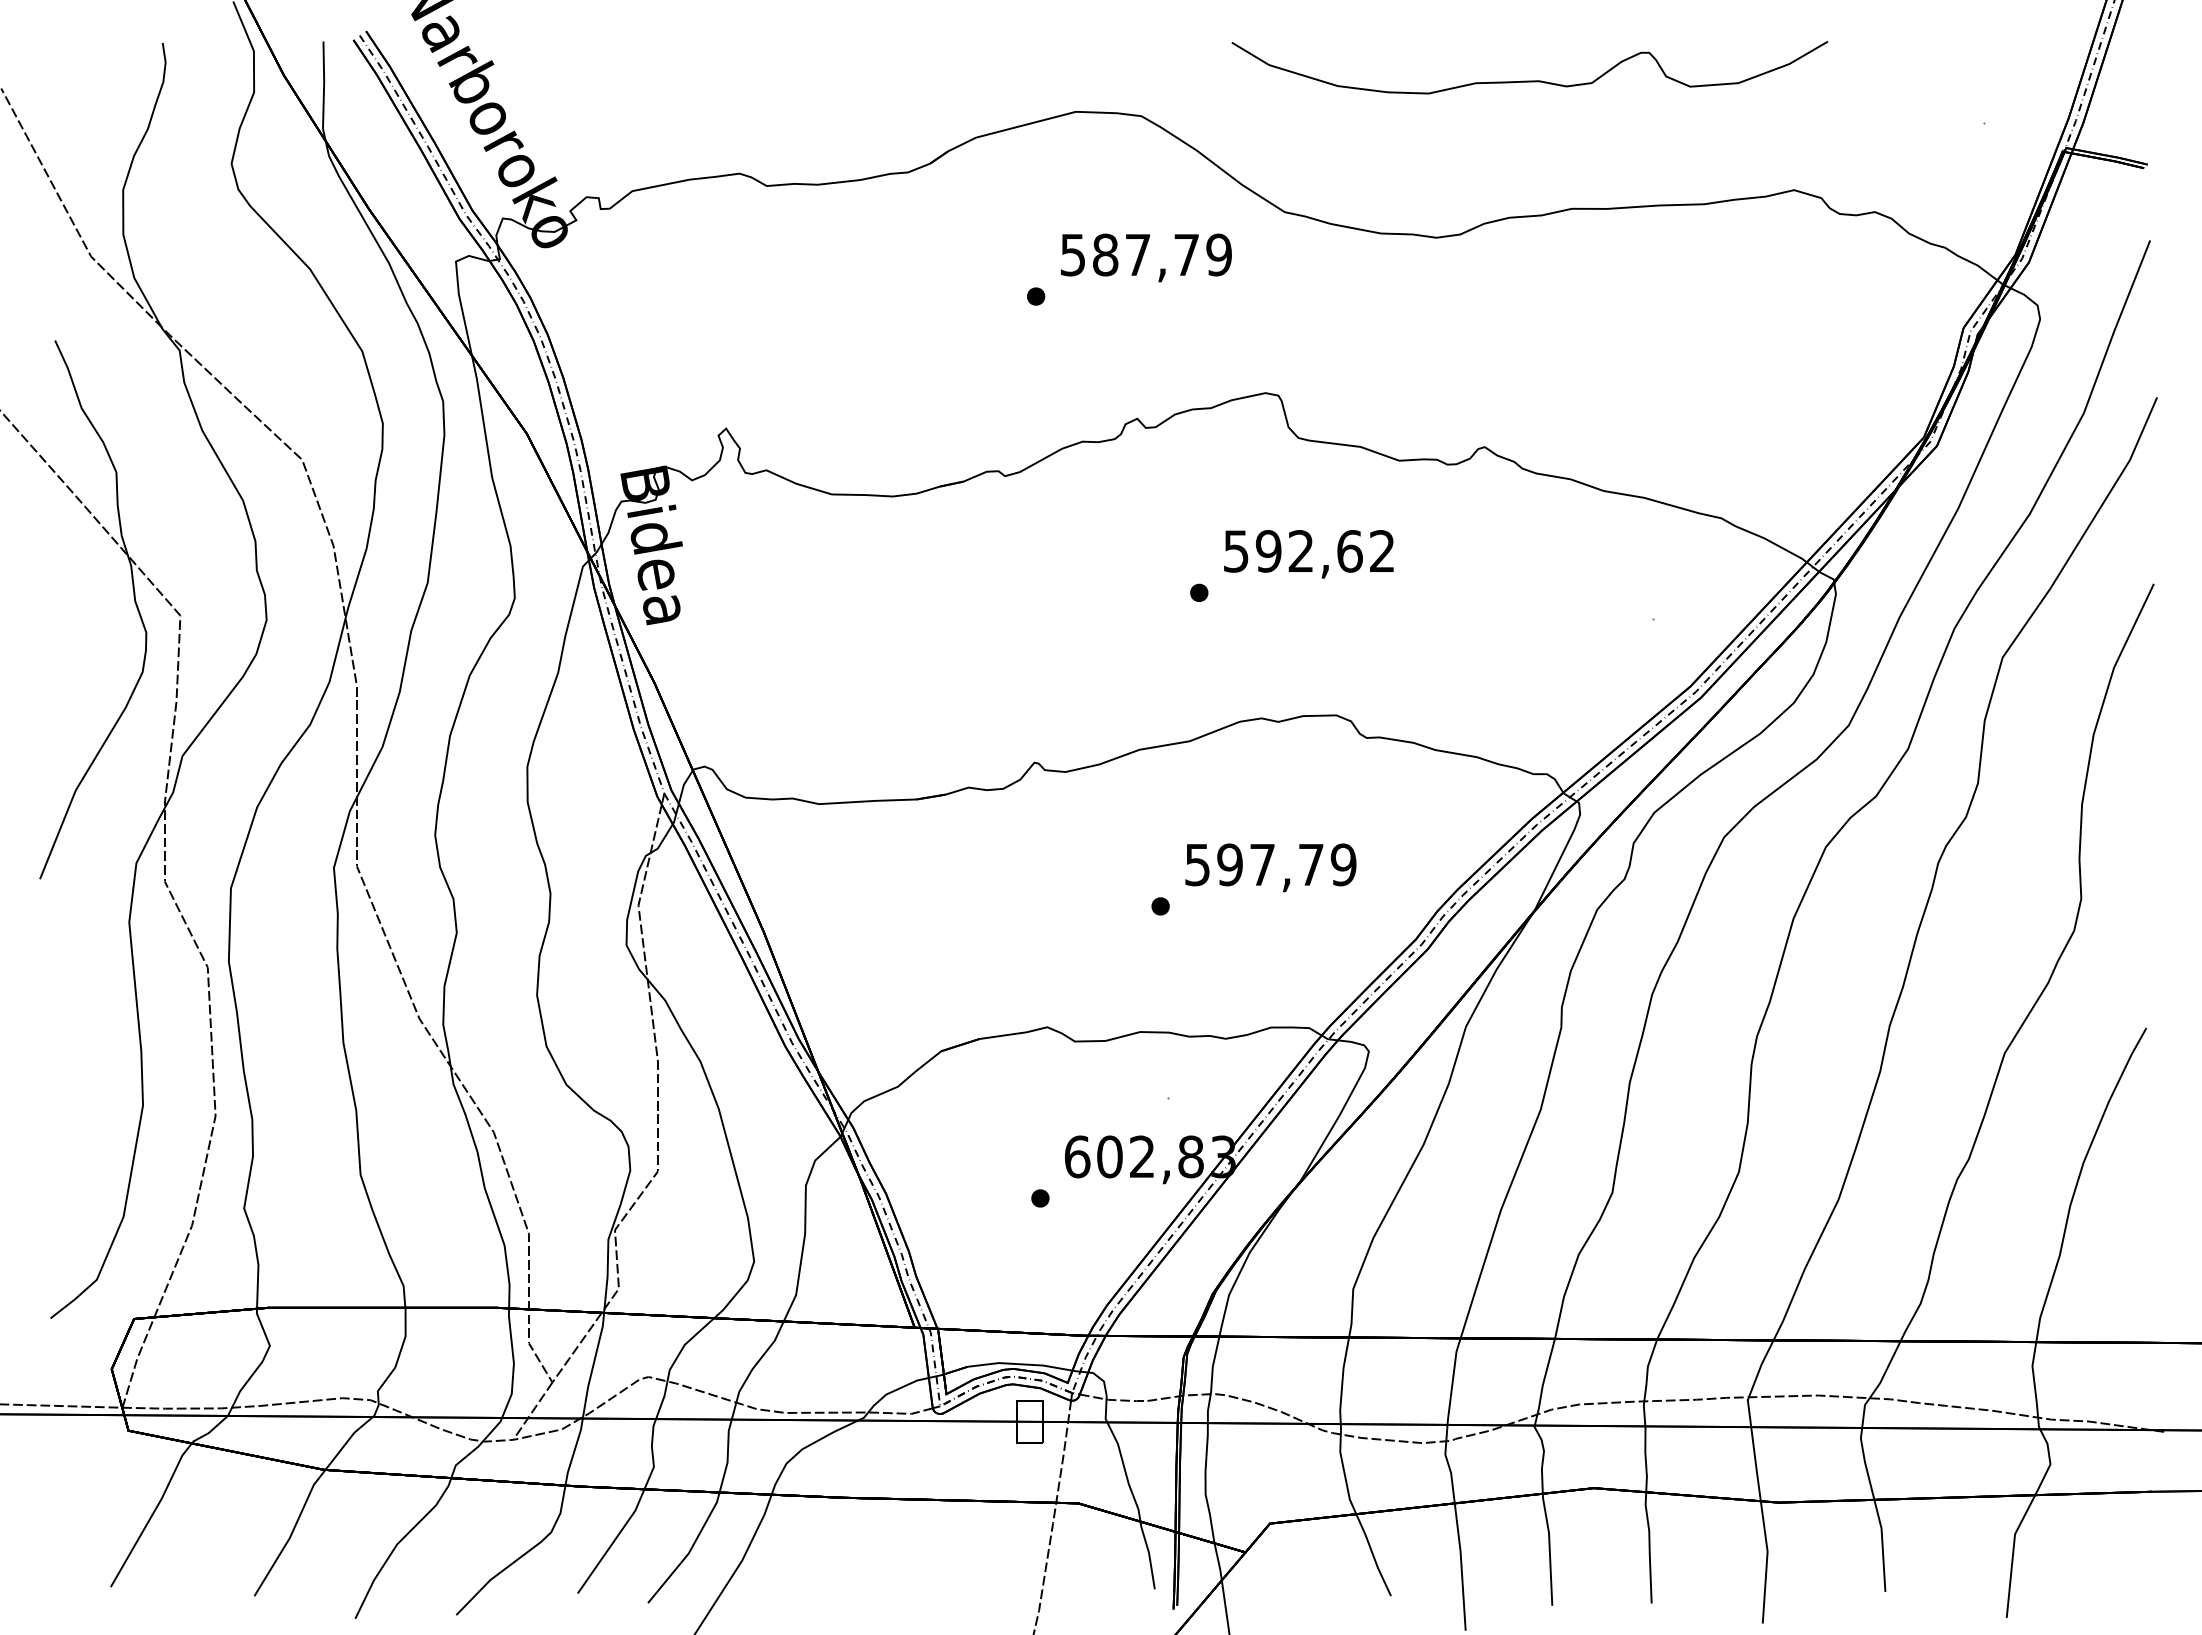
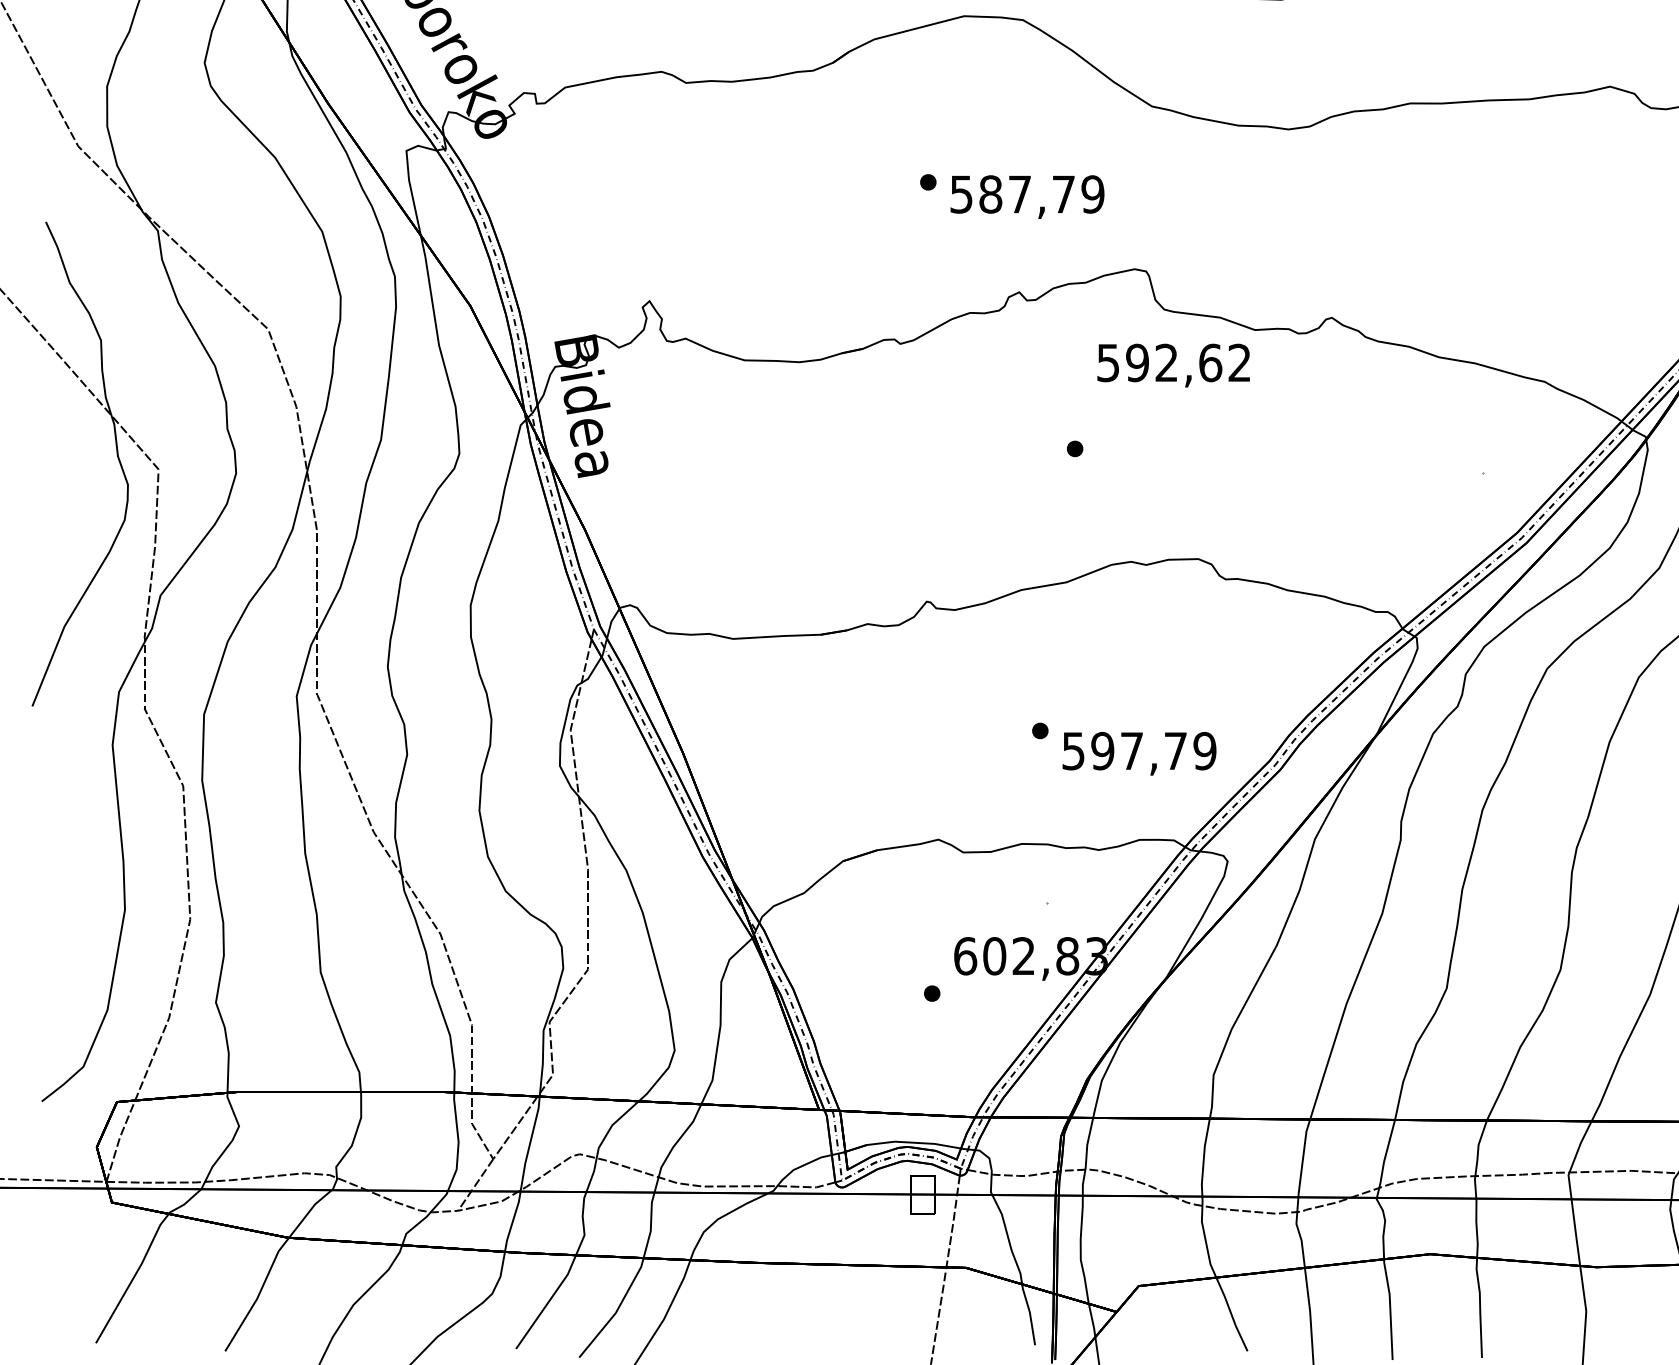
text: (1146, 257) -> (1027, 196), moved
text: (1308, 554) -> (1173, 365), moved
text: (1270, 867) -> (1139, 753), moved

